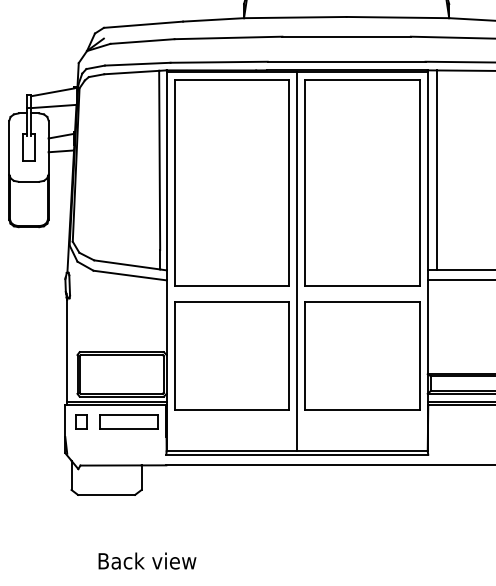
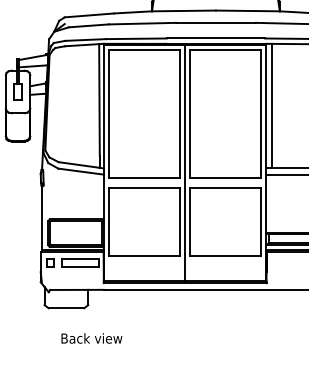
text: (146, 561) -> (91, 338), moved

